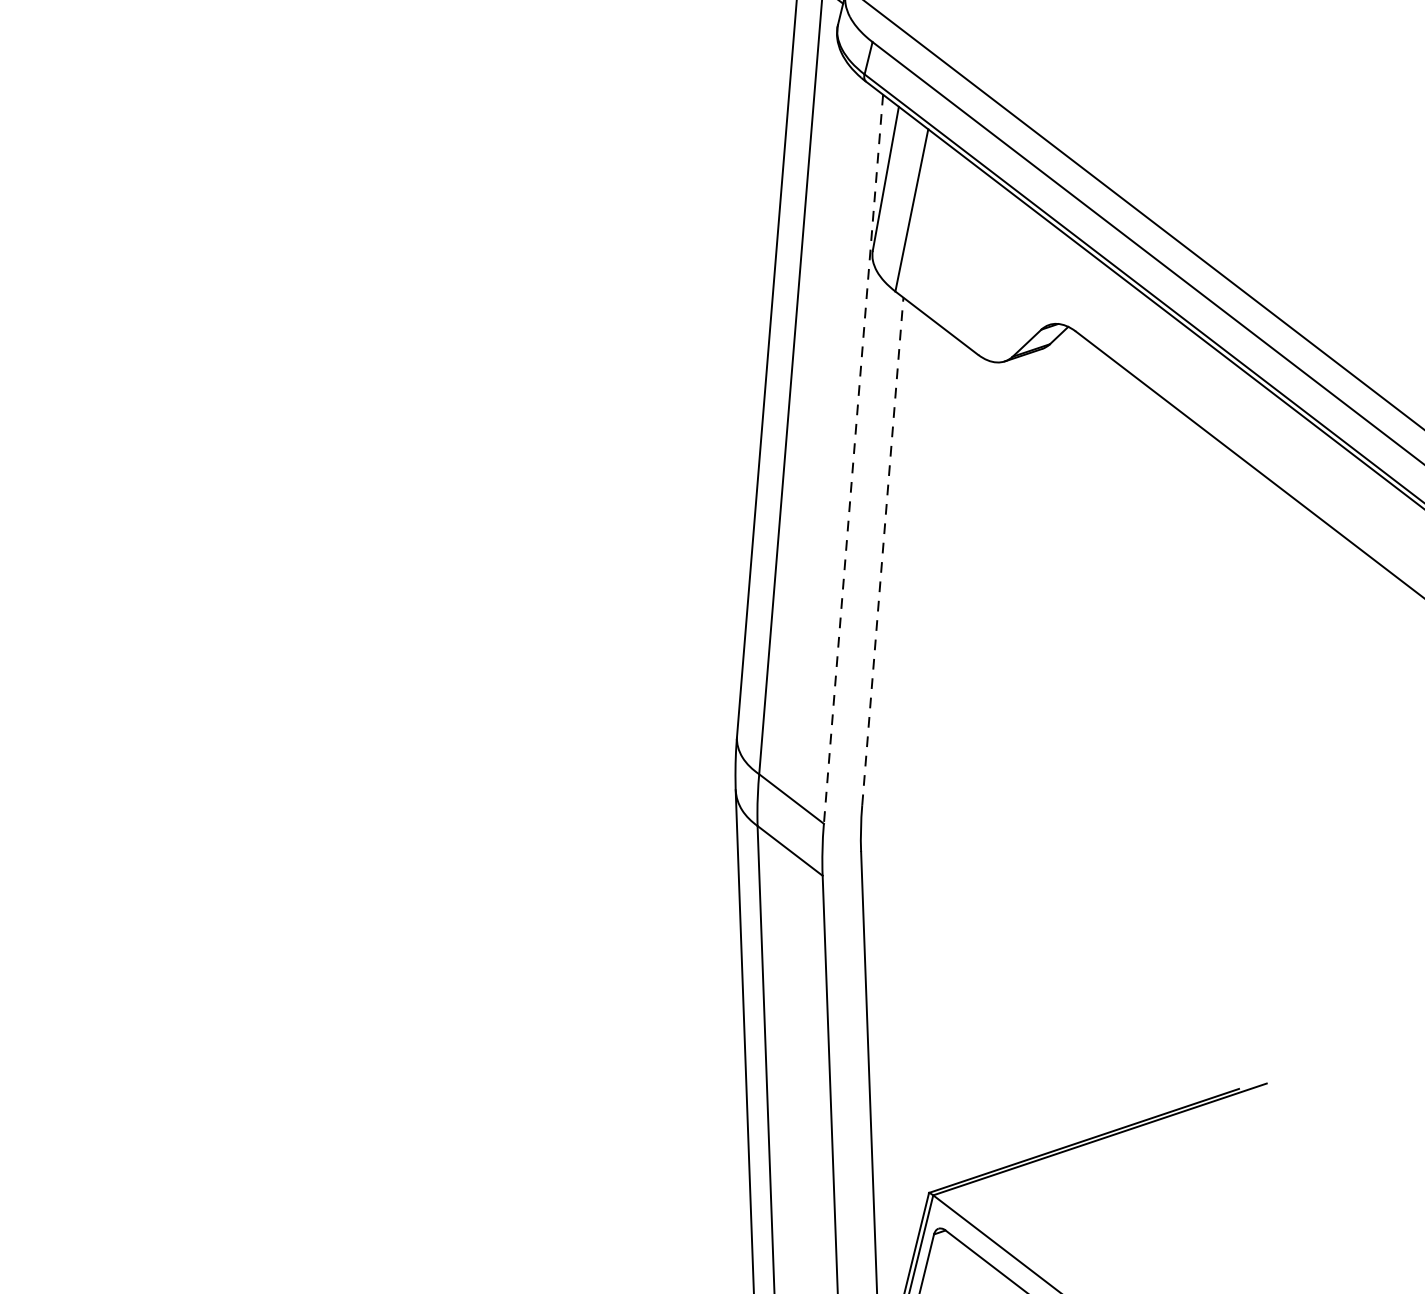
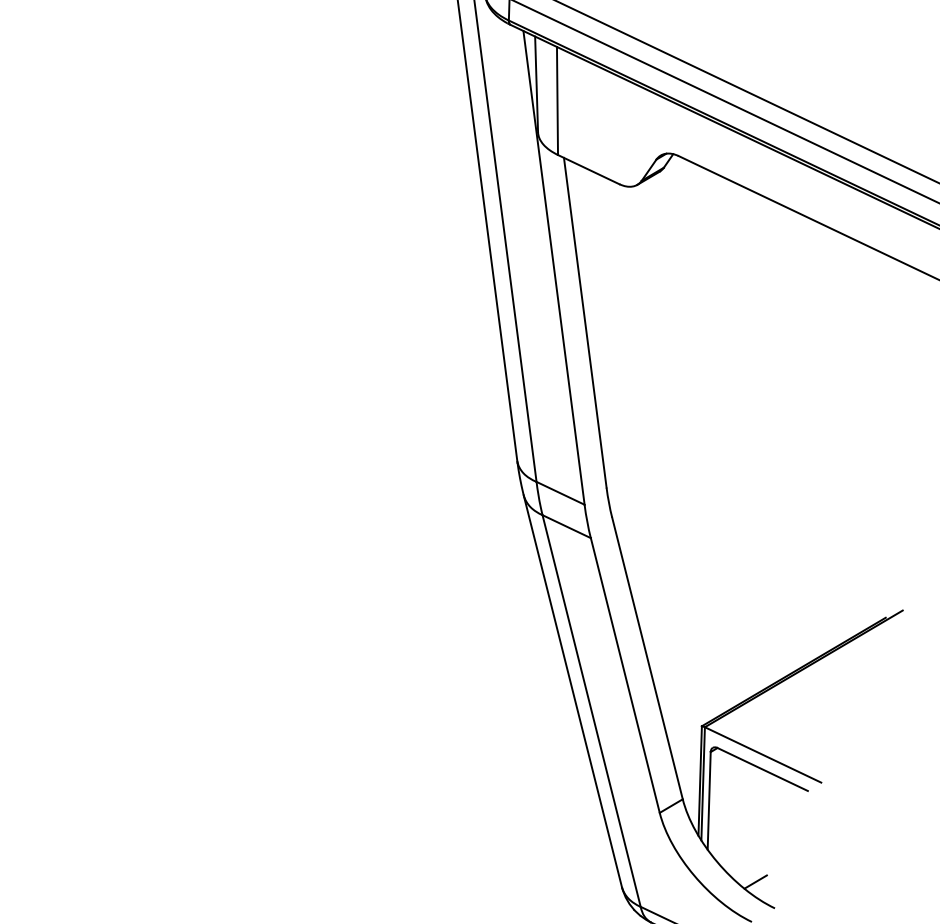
line: (854, 458) -> (554, 267), dashed -> solid
line: (883, 551) -> (585, 322), dashed -> solid

